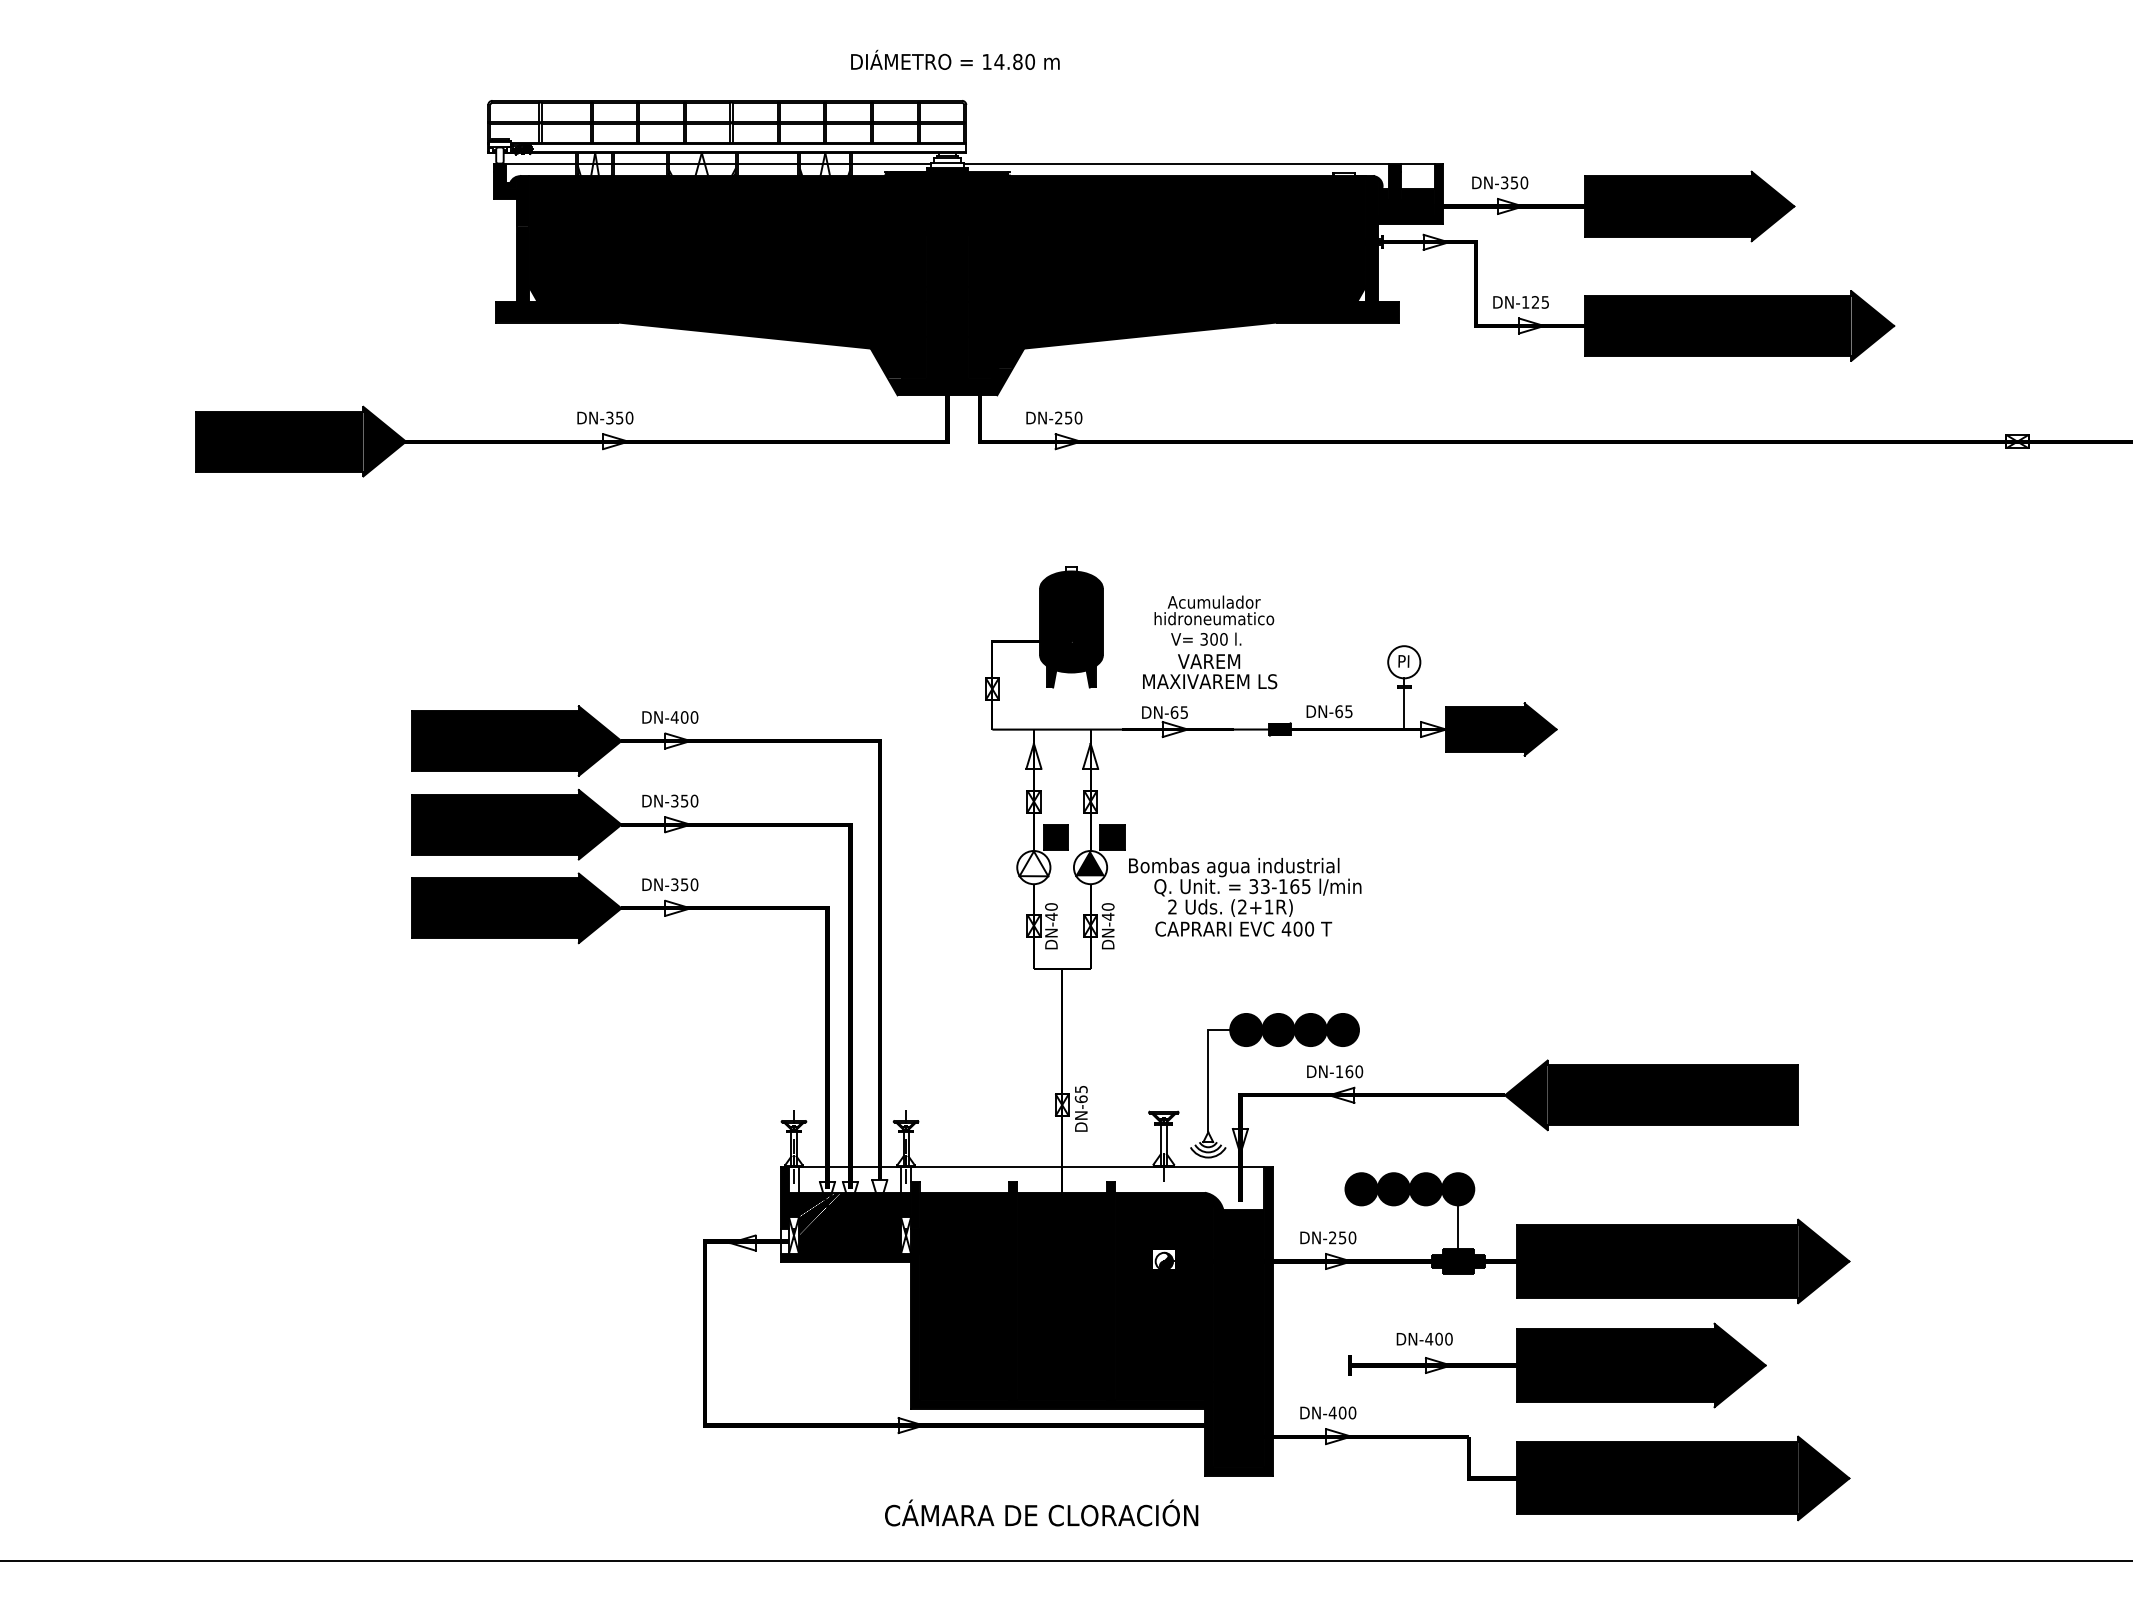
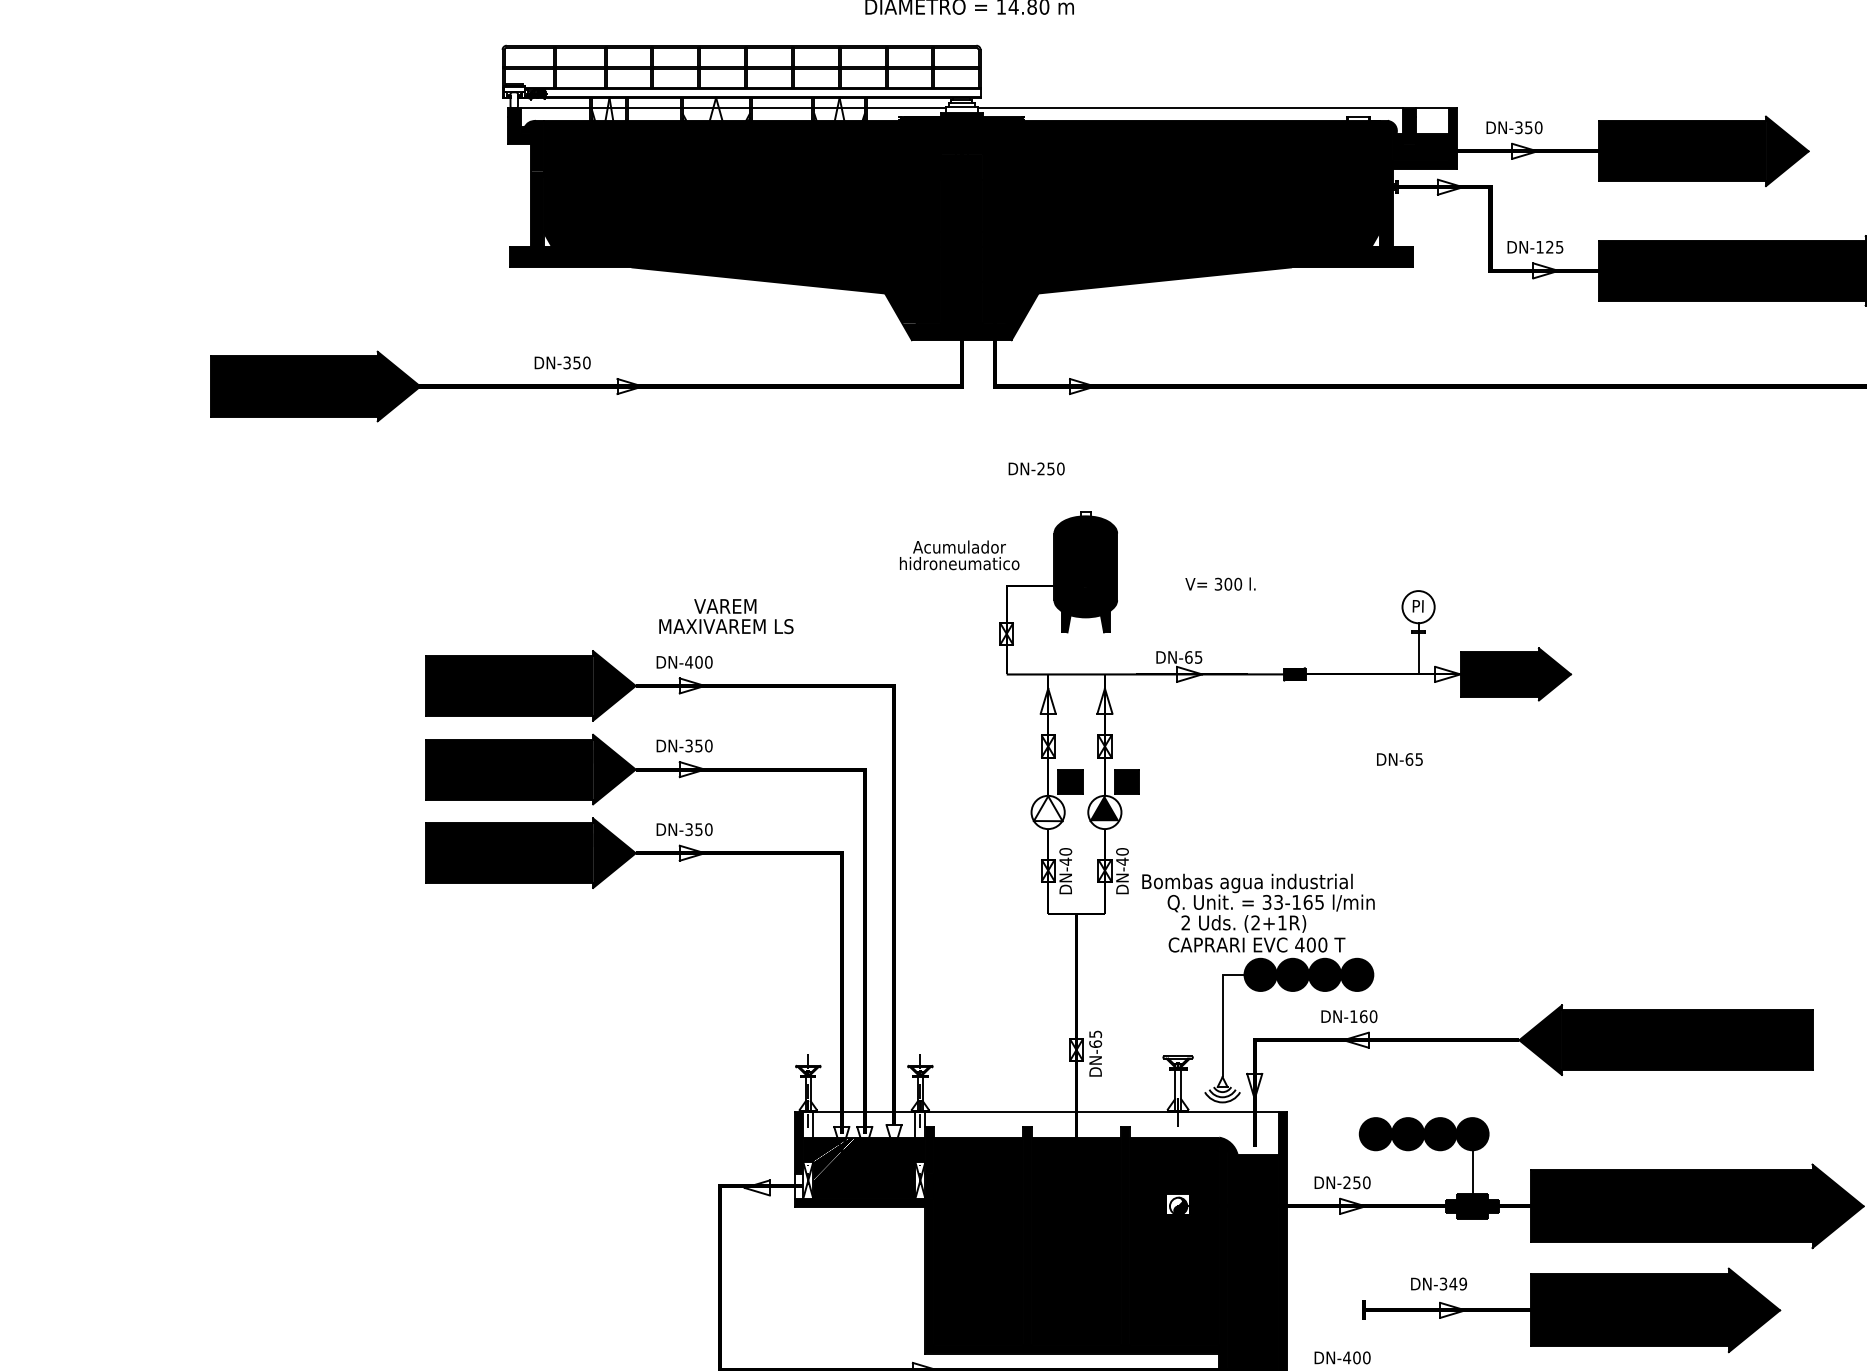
text: (605, 417) -> (562, 362), moved
text: (1054, 417) -> (1036, 468), moved
text: (1214, 610) -> (959, 555), moved
text: (1210, 671) -> (726, 616), moved
text: (1329, 711) -> (1399, 759), moved
text: (1245, 897) -> (1258, 913), moved
text: (1438, 1338) -> (1452, 1283), DN-400 -> DN-349

